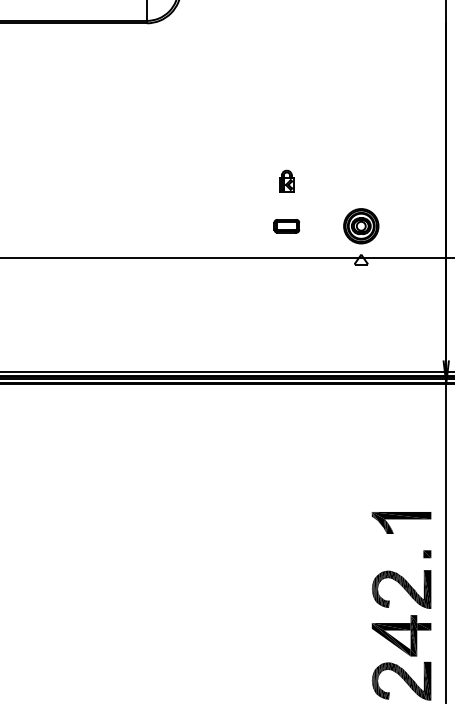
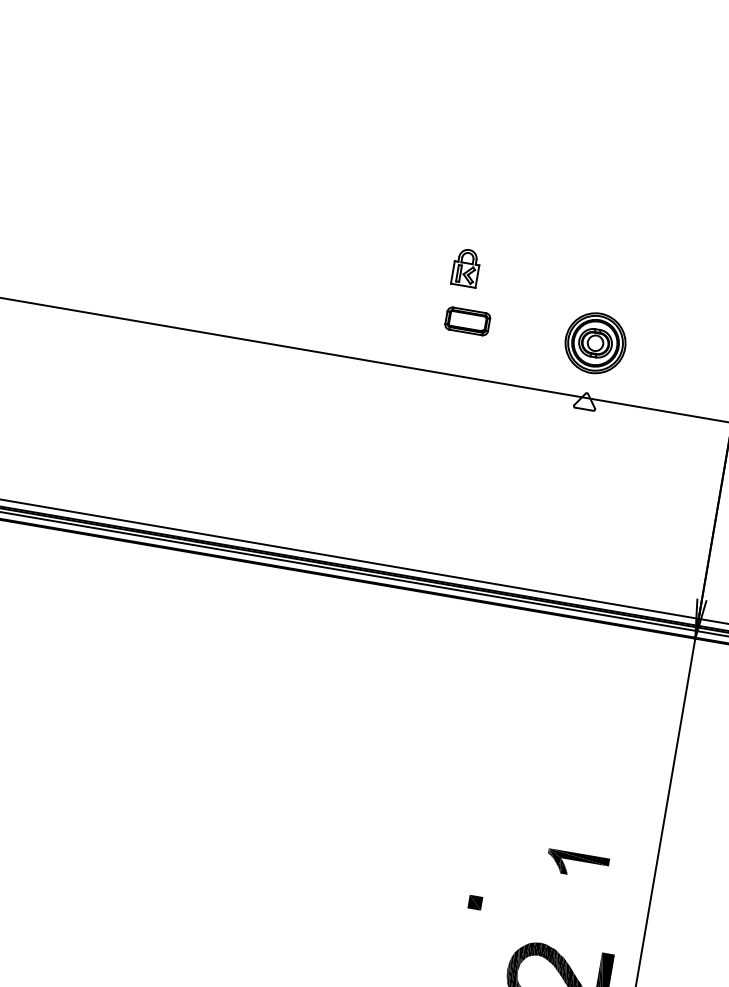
part: (286, 180) -> (465, 266), moved
part: (401, 522) -> (577, 863), size x0.6
part: (427, 554) -> (475, 903), moved

